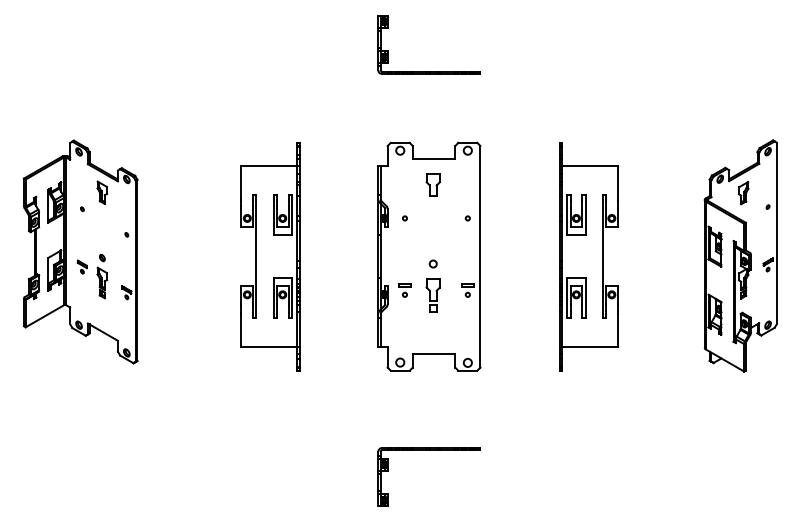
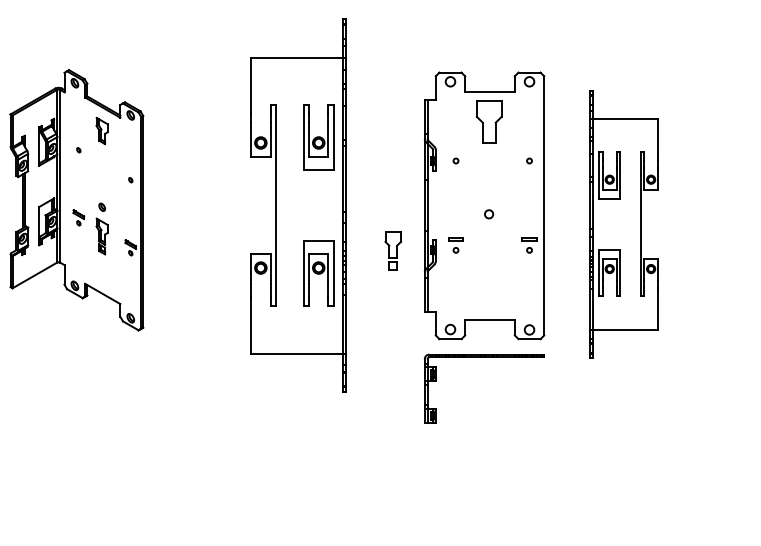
part: (432, 184) -> (488, 121), size x1.6
part: (270, 256) -> (298, 205), size x1.4
part: (588, 256) -> (623, 224), moved
part: (432, 295) -> (392, 251), moved
part: (428, 450) -> (483, 357), moved

